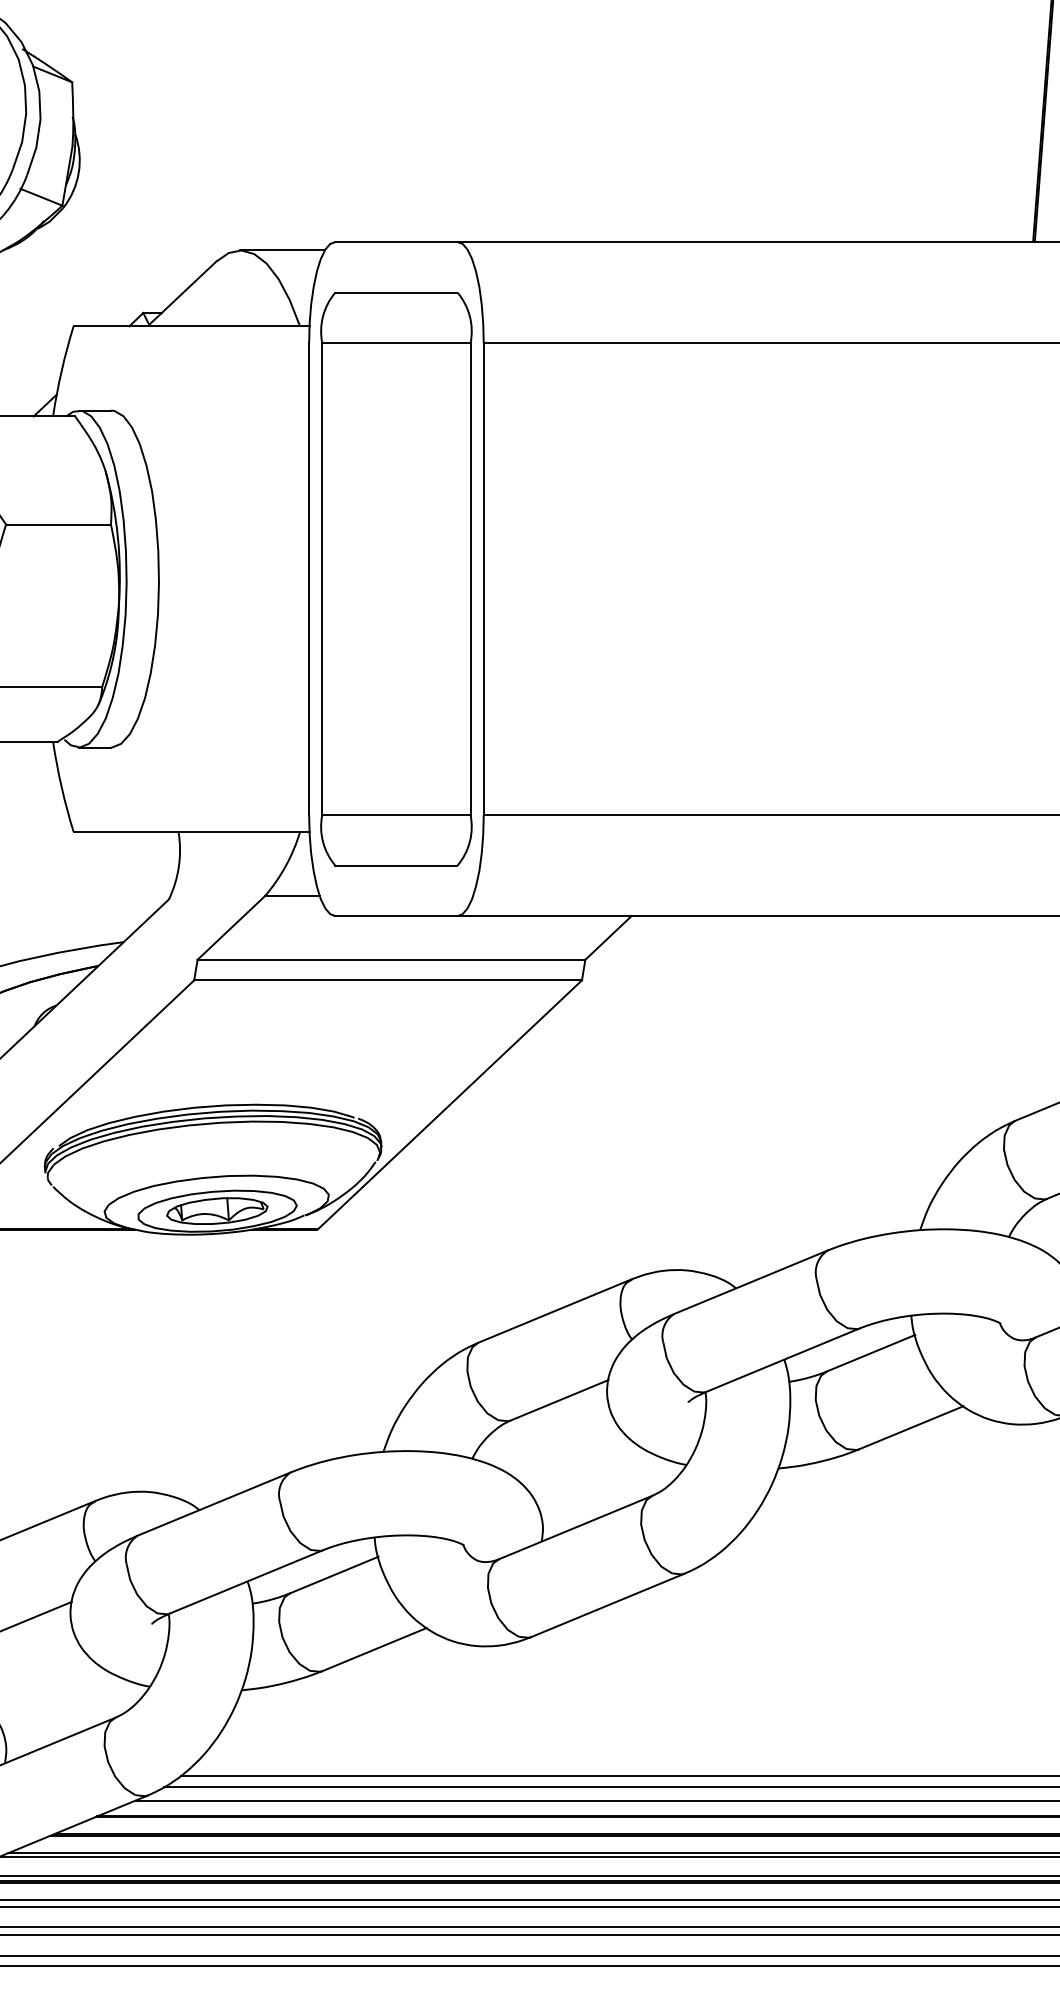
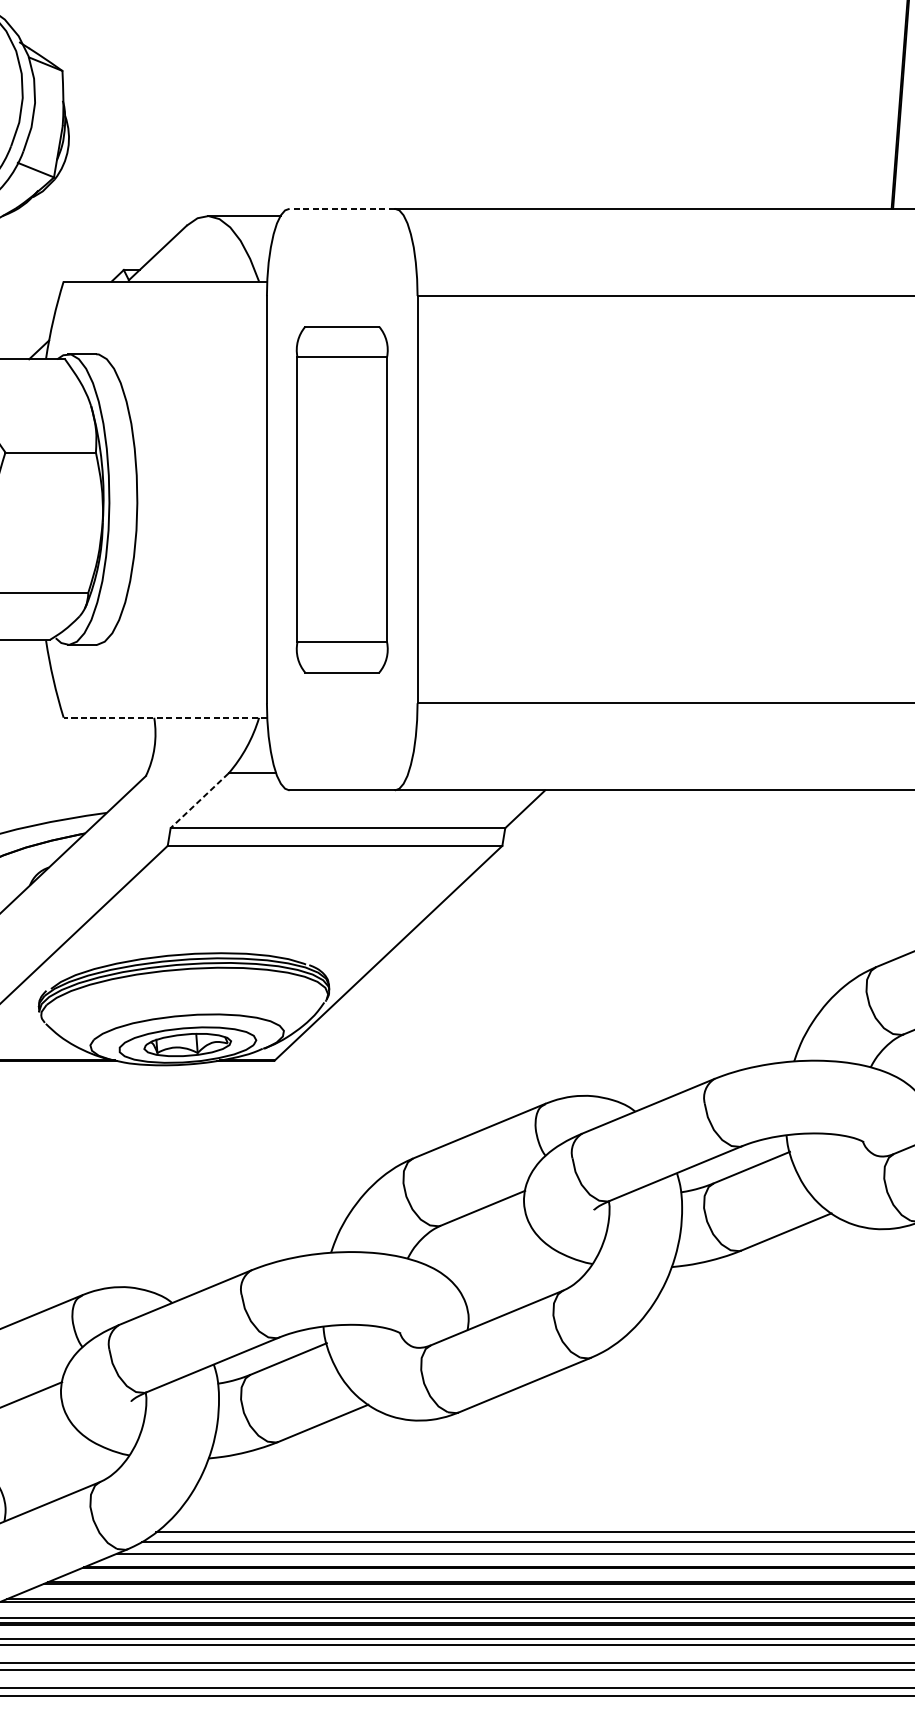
line: (395, 242) -> (341, 209), solid -> dashed
part: (396, 579) -> (342, 499), size x0.7
line: (191, 831) -> (165, 717), solid -> dashed
line: (230, 928) -> (199, 801), solid -> dashed

